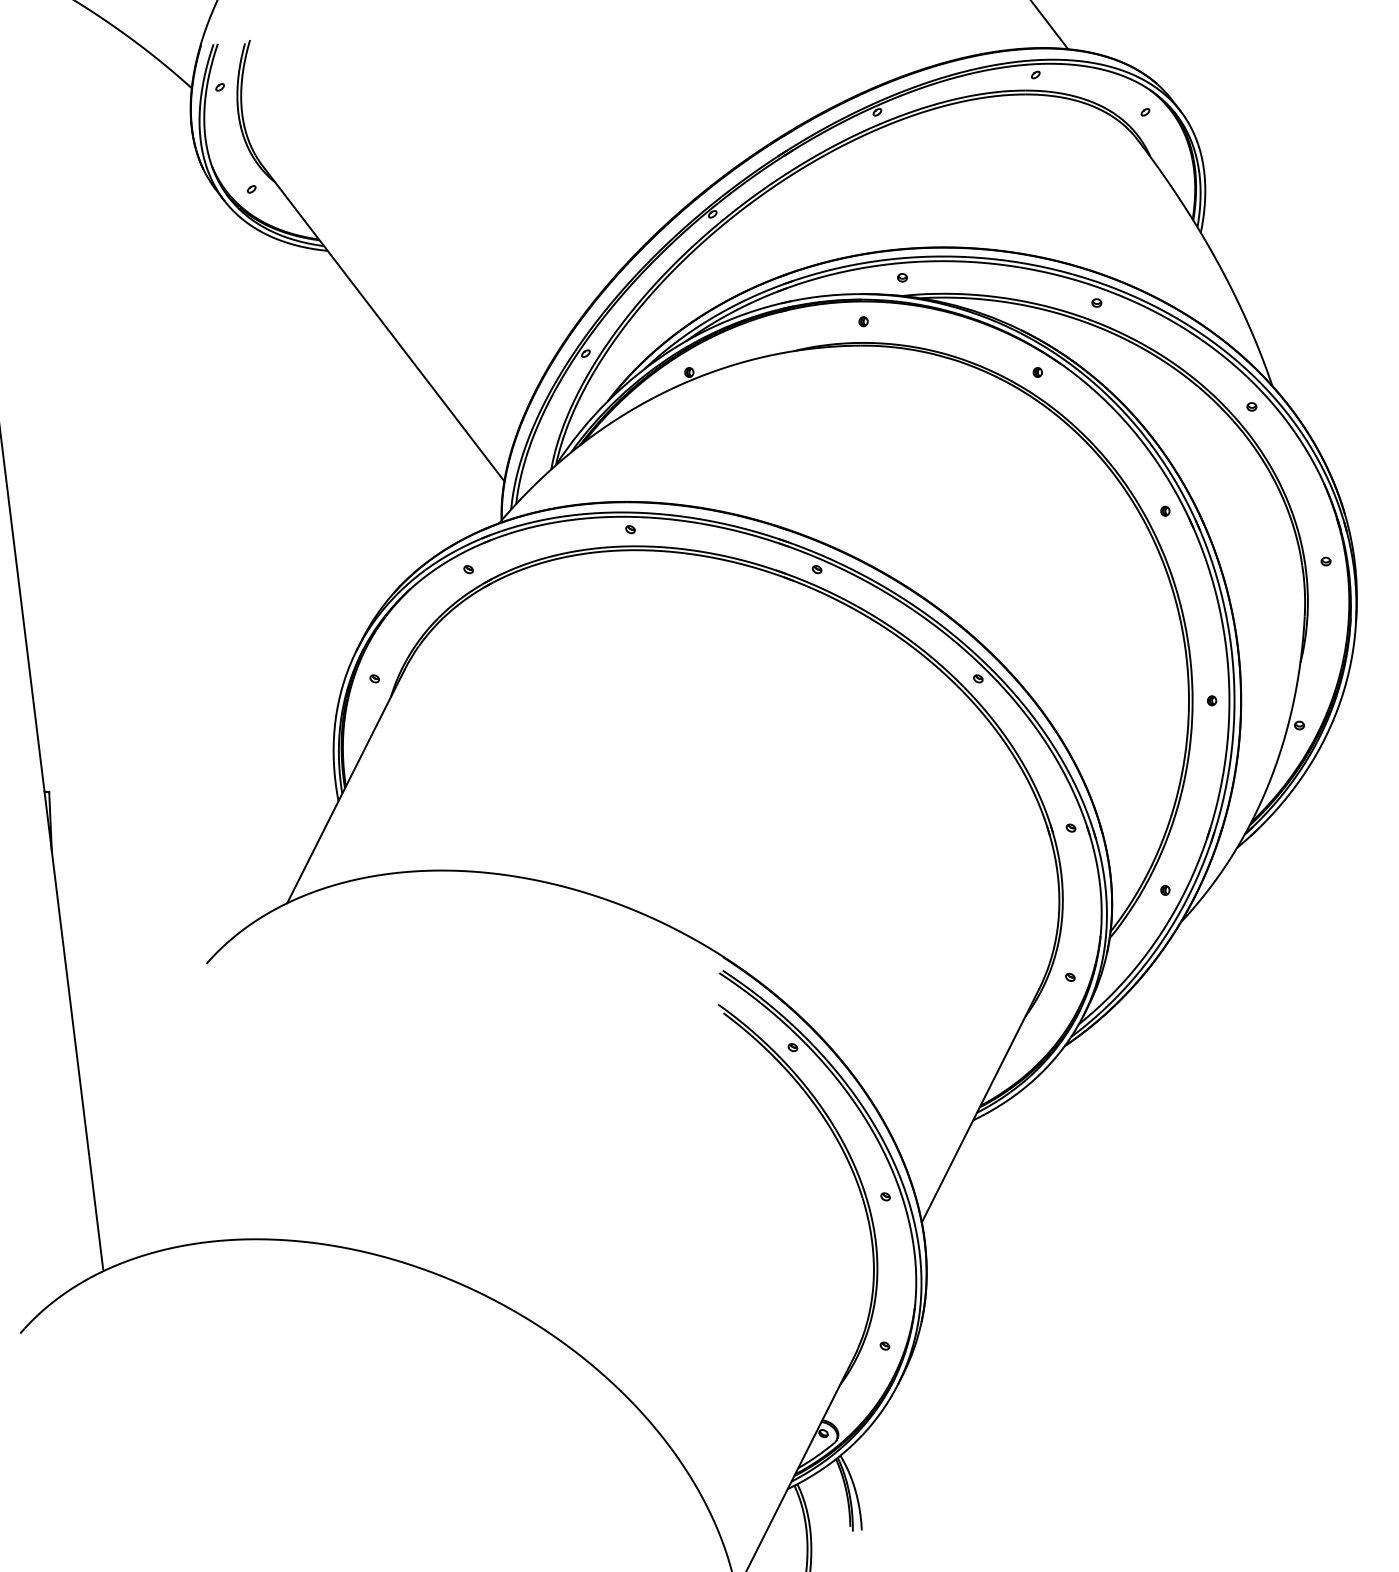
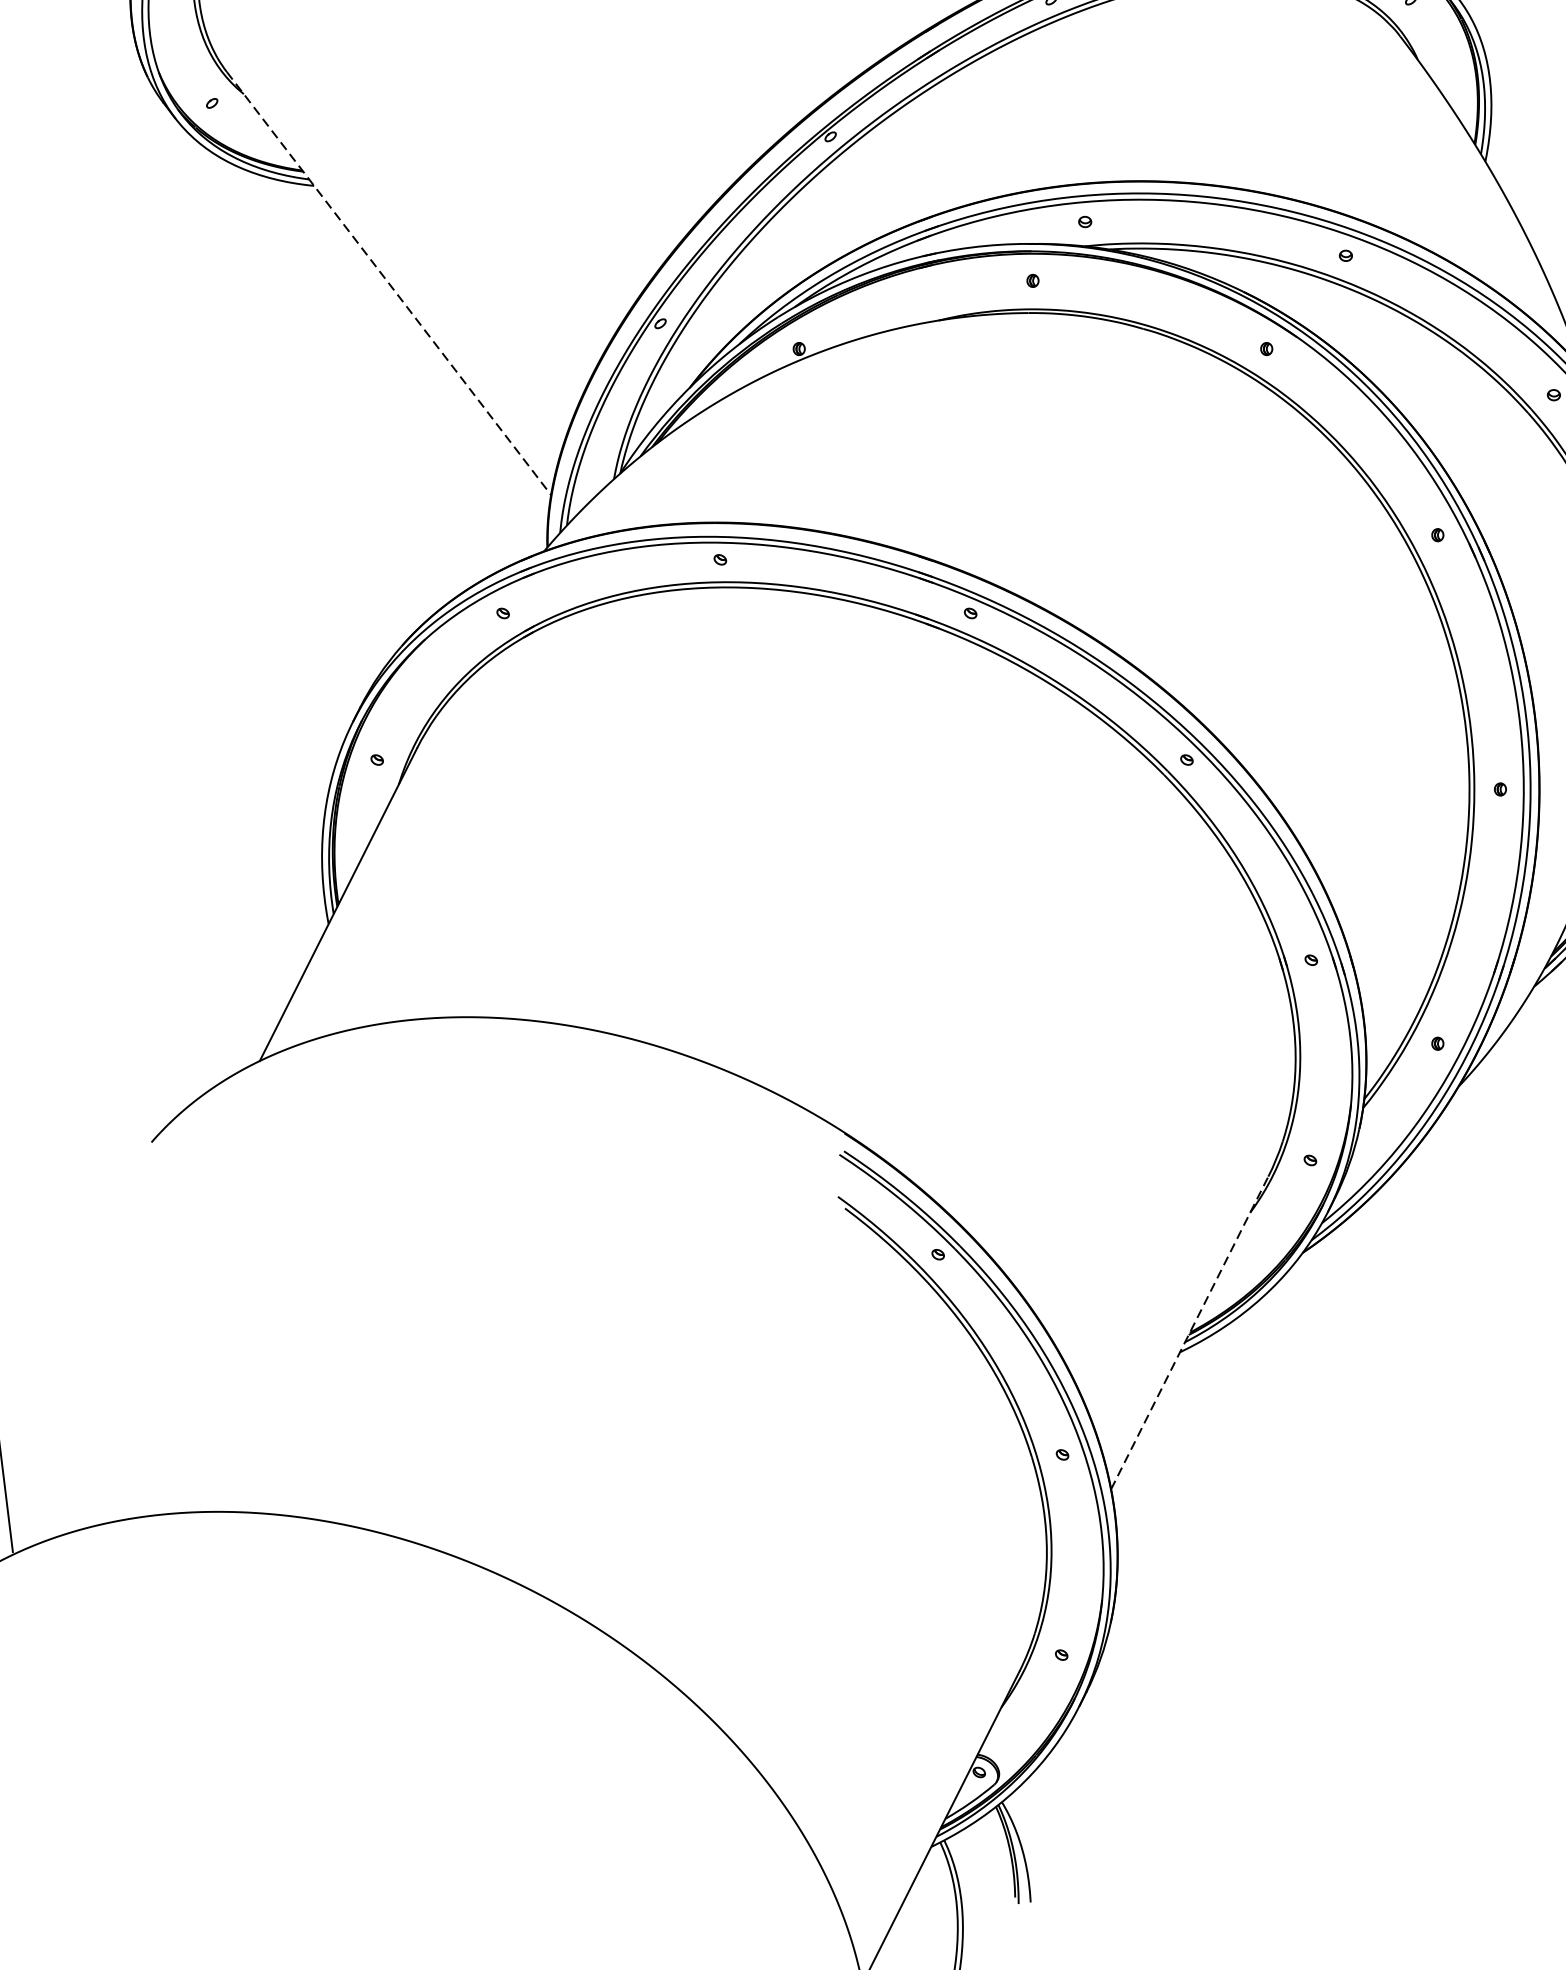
line: (383, 323) -> (388, 283), solid -> dashed
line: (980, 1105) -> (1189, 1332), solid -> dashed

